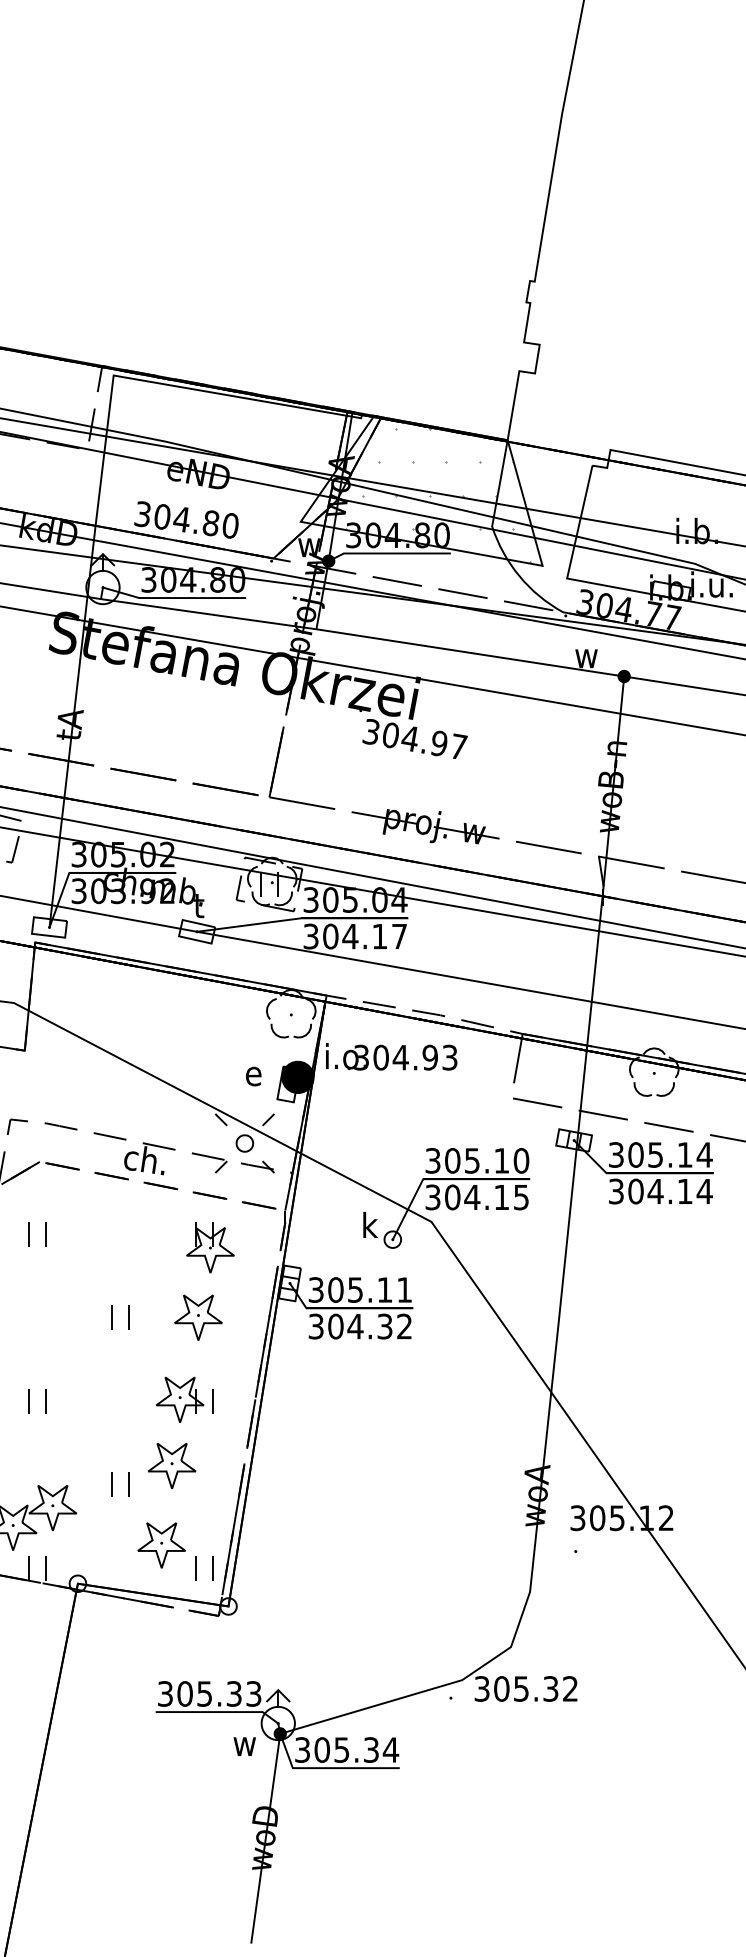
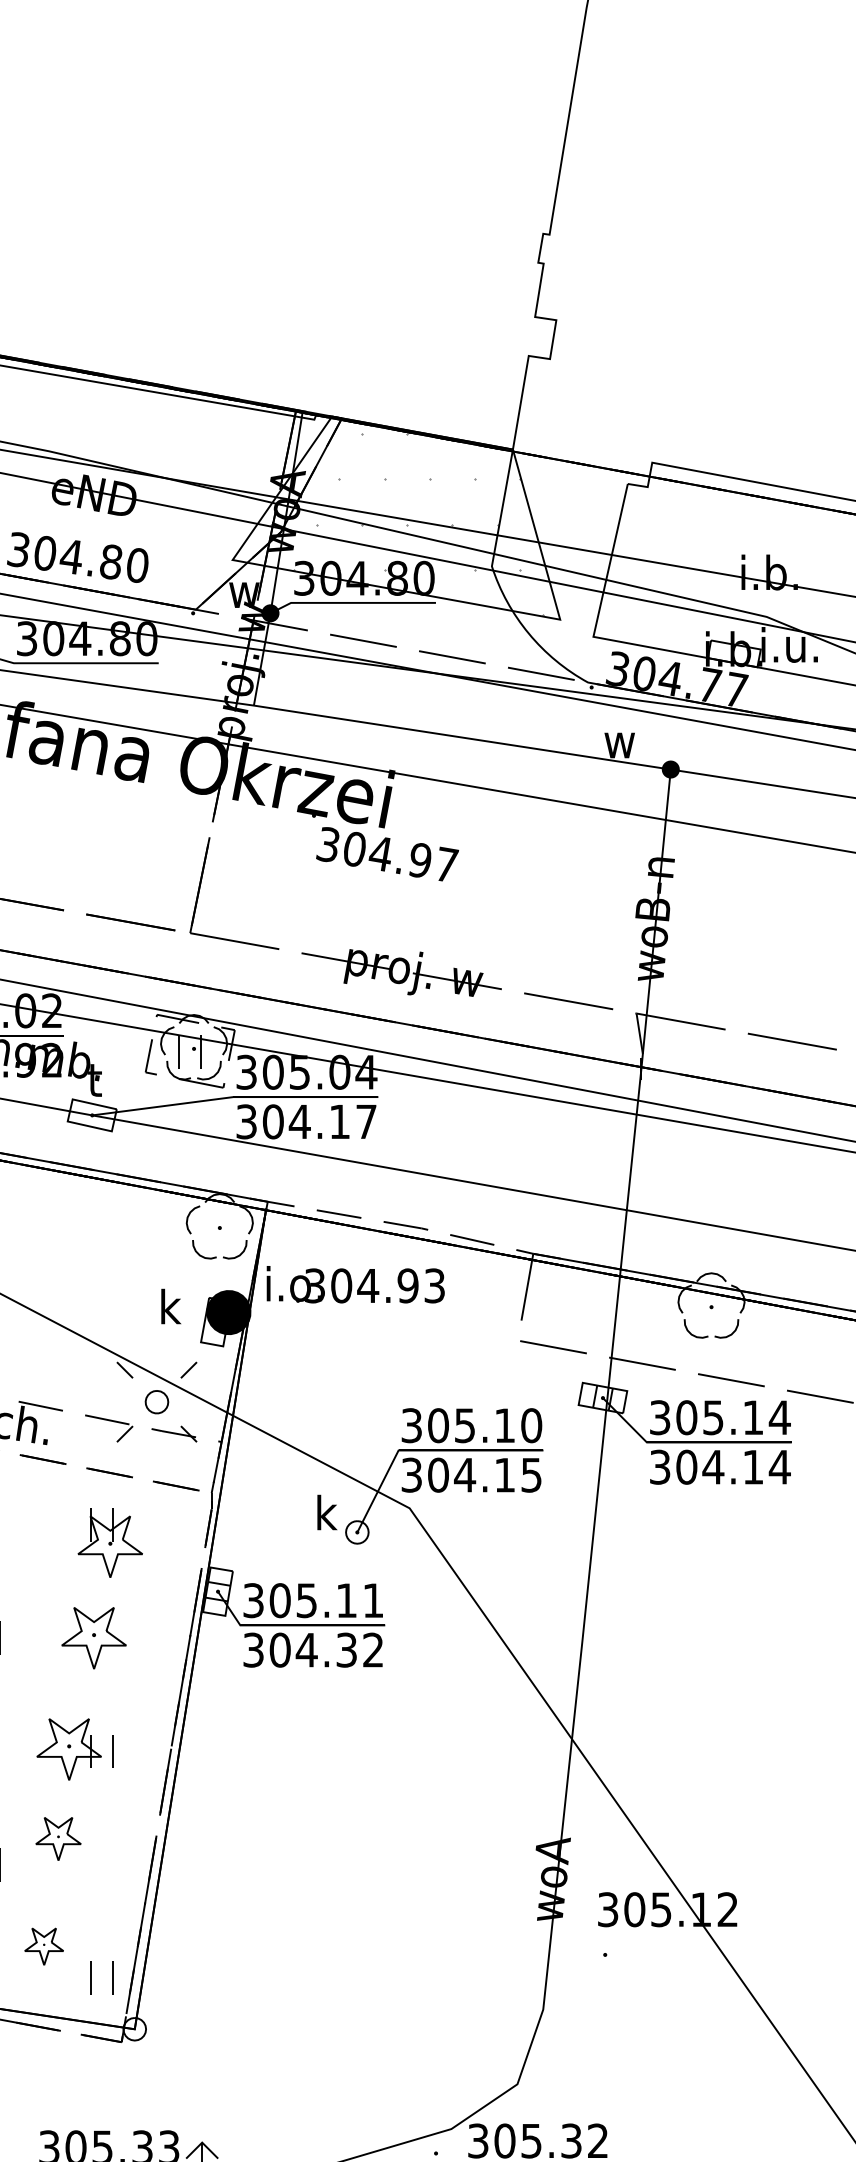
text: (253, 1072) -> (168, 1305), e -> k
part: (172, 1465) -> (58, 1838), size x0.7
part: (161, 1545) -> (44, 1946), size x0.6

